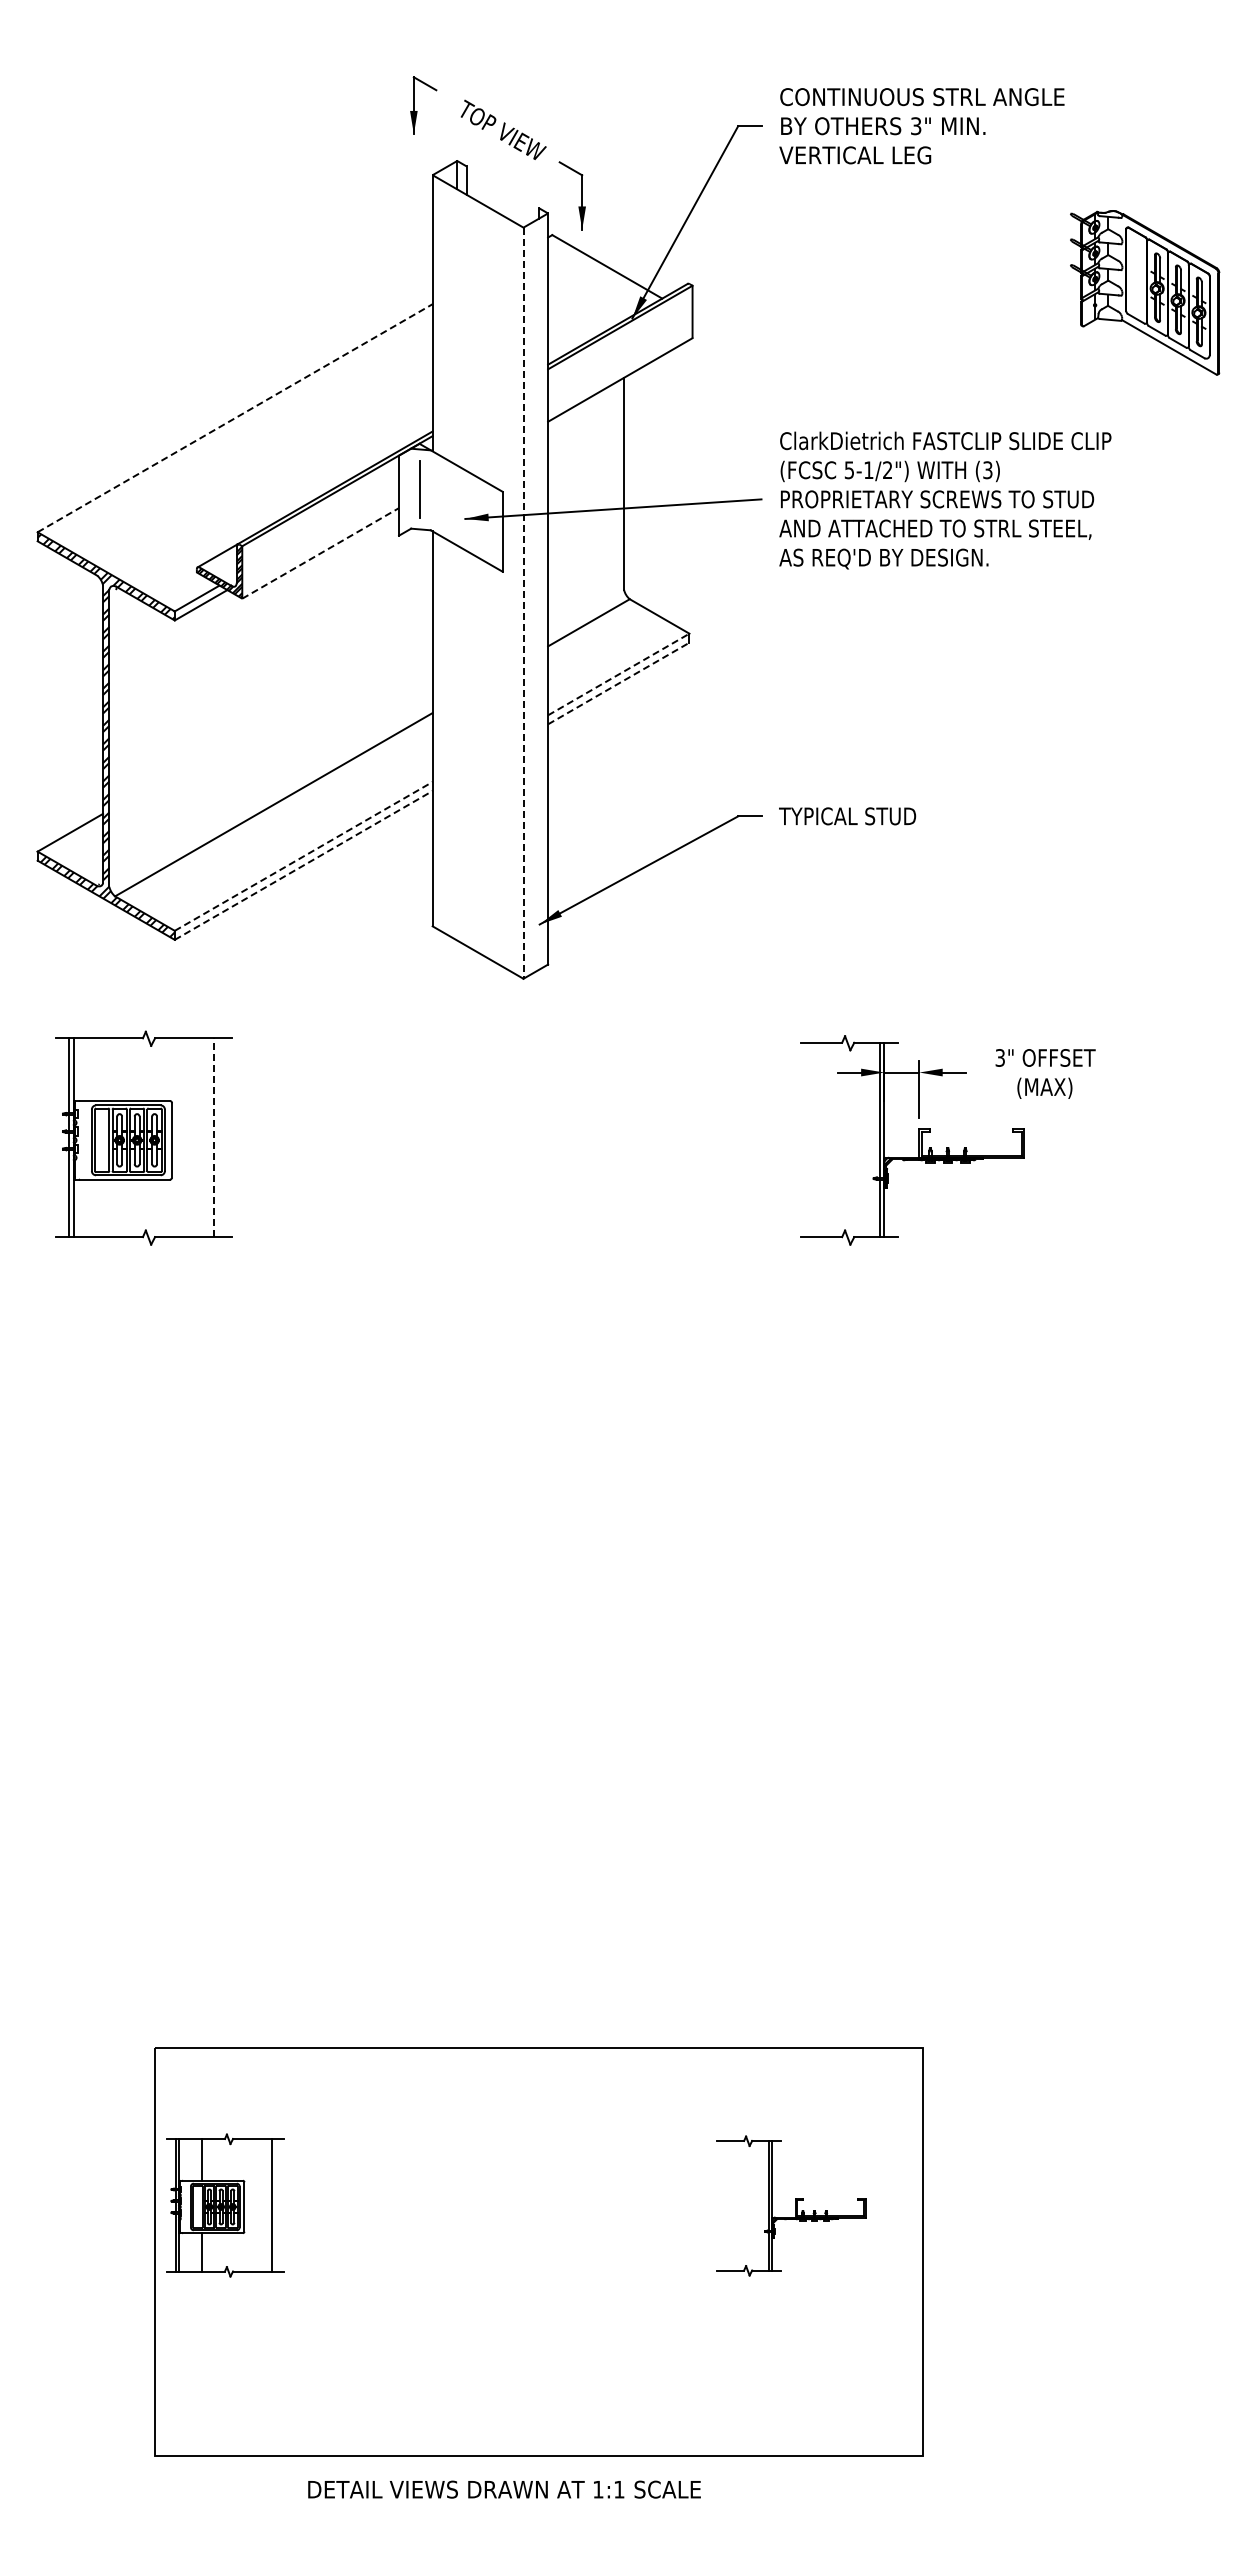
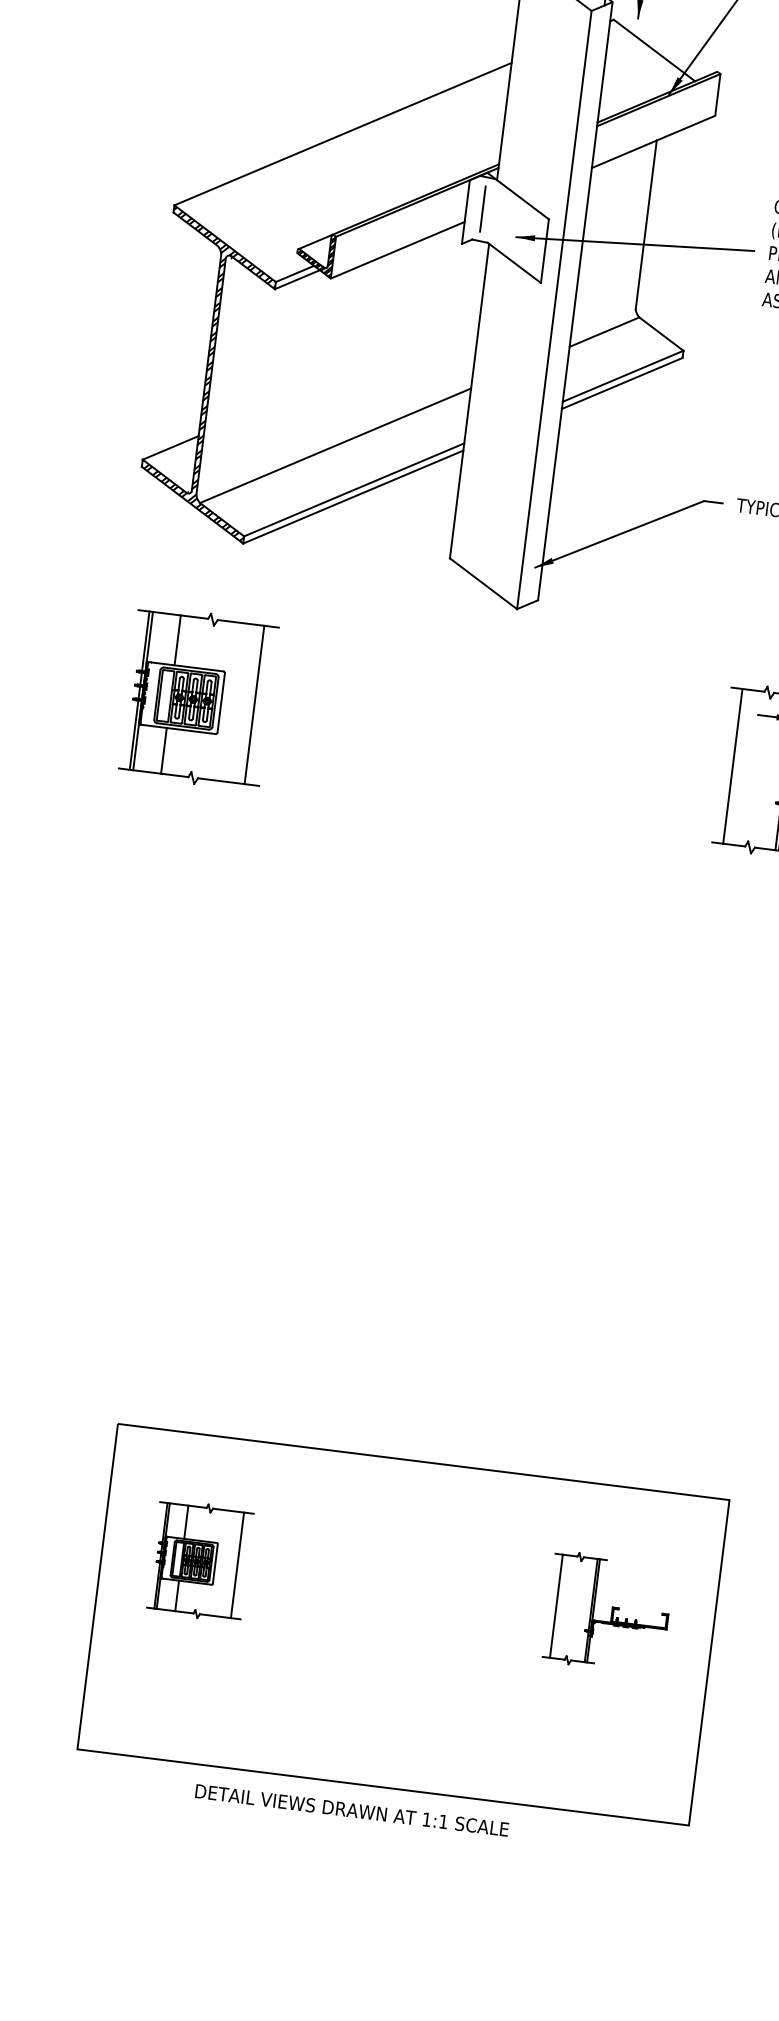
line: (235, 417) -> (343, 133), dashed -> solid
line: (320, 553) -> (397, 250), dashed -> solid
line: (523, 603) -> (554, 310), dashed -> solid
line: (618, 674) -> (622, 376), dashed -> solid
line: (618, 683) -> (622, 383), dashed -> solid
line: (303, 856) -> (354, 489), dashed -> solid
line: (303, 865) -> (353, 497), dashed -> solid
line: (108, 1069) -> (177, 640), added
line: (213, 1137) -> (254, 704), dashed -> solid
line: (814, 1139) -> (732, 765), added
line: (108, 1208) -> (163, 750), added
part: (225, 2205) -> (200, 1560), moved
line: (725, 2205) -> (556, 1606), added

